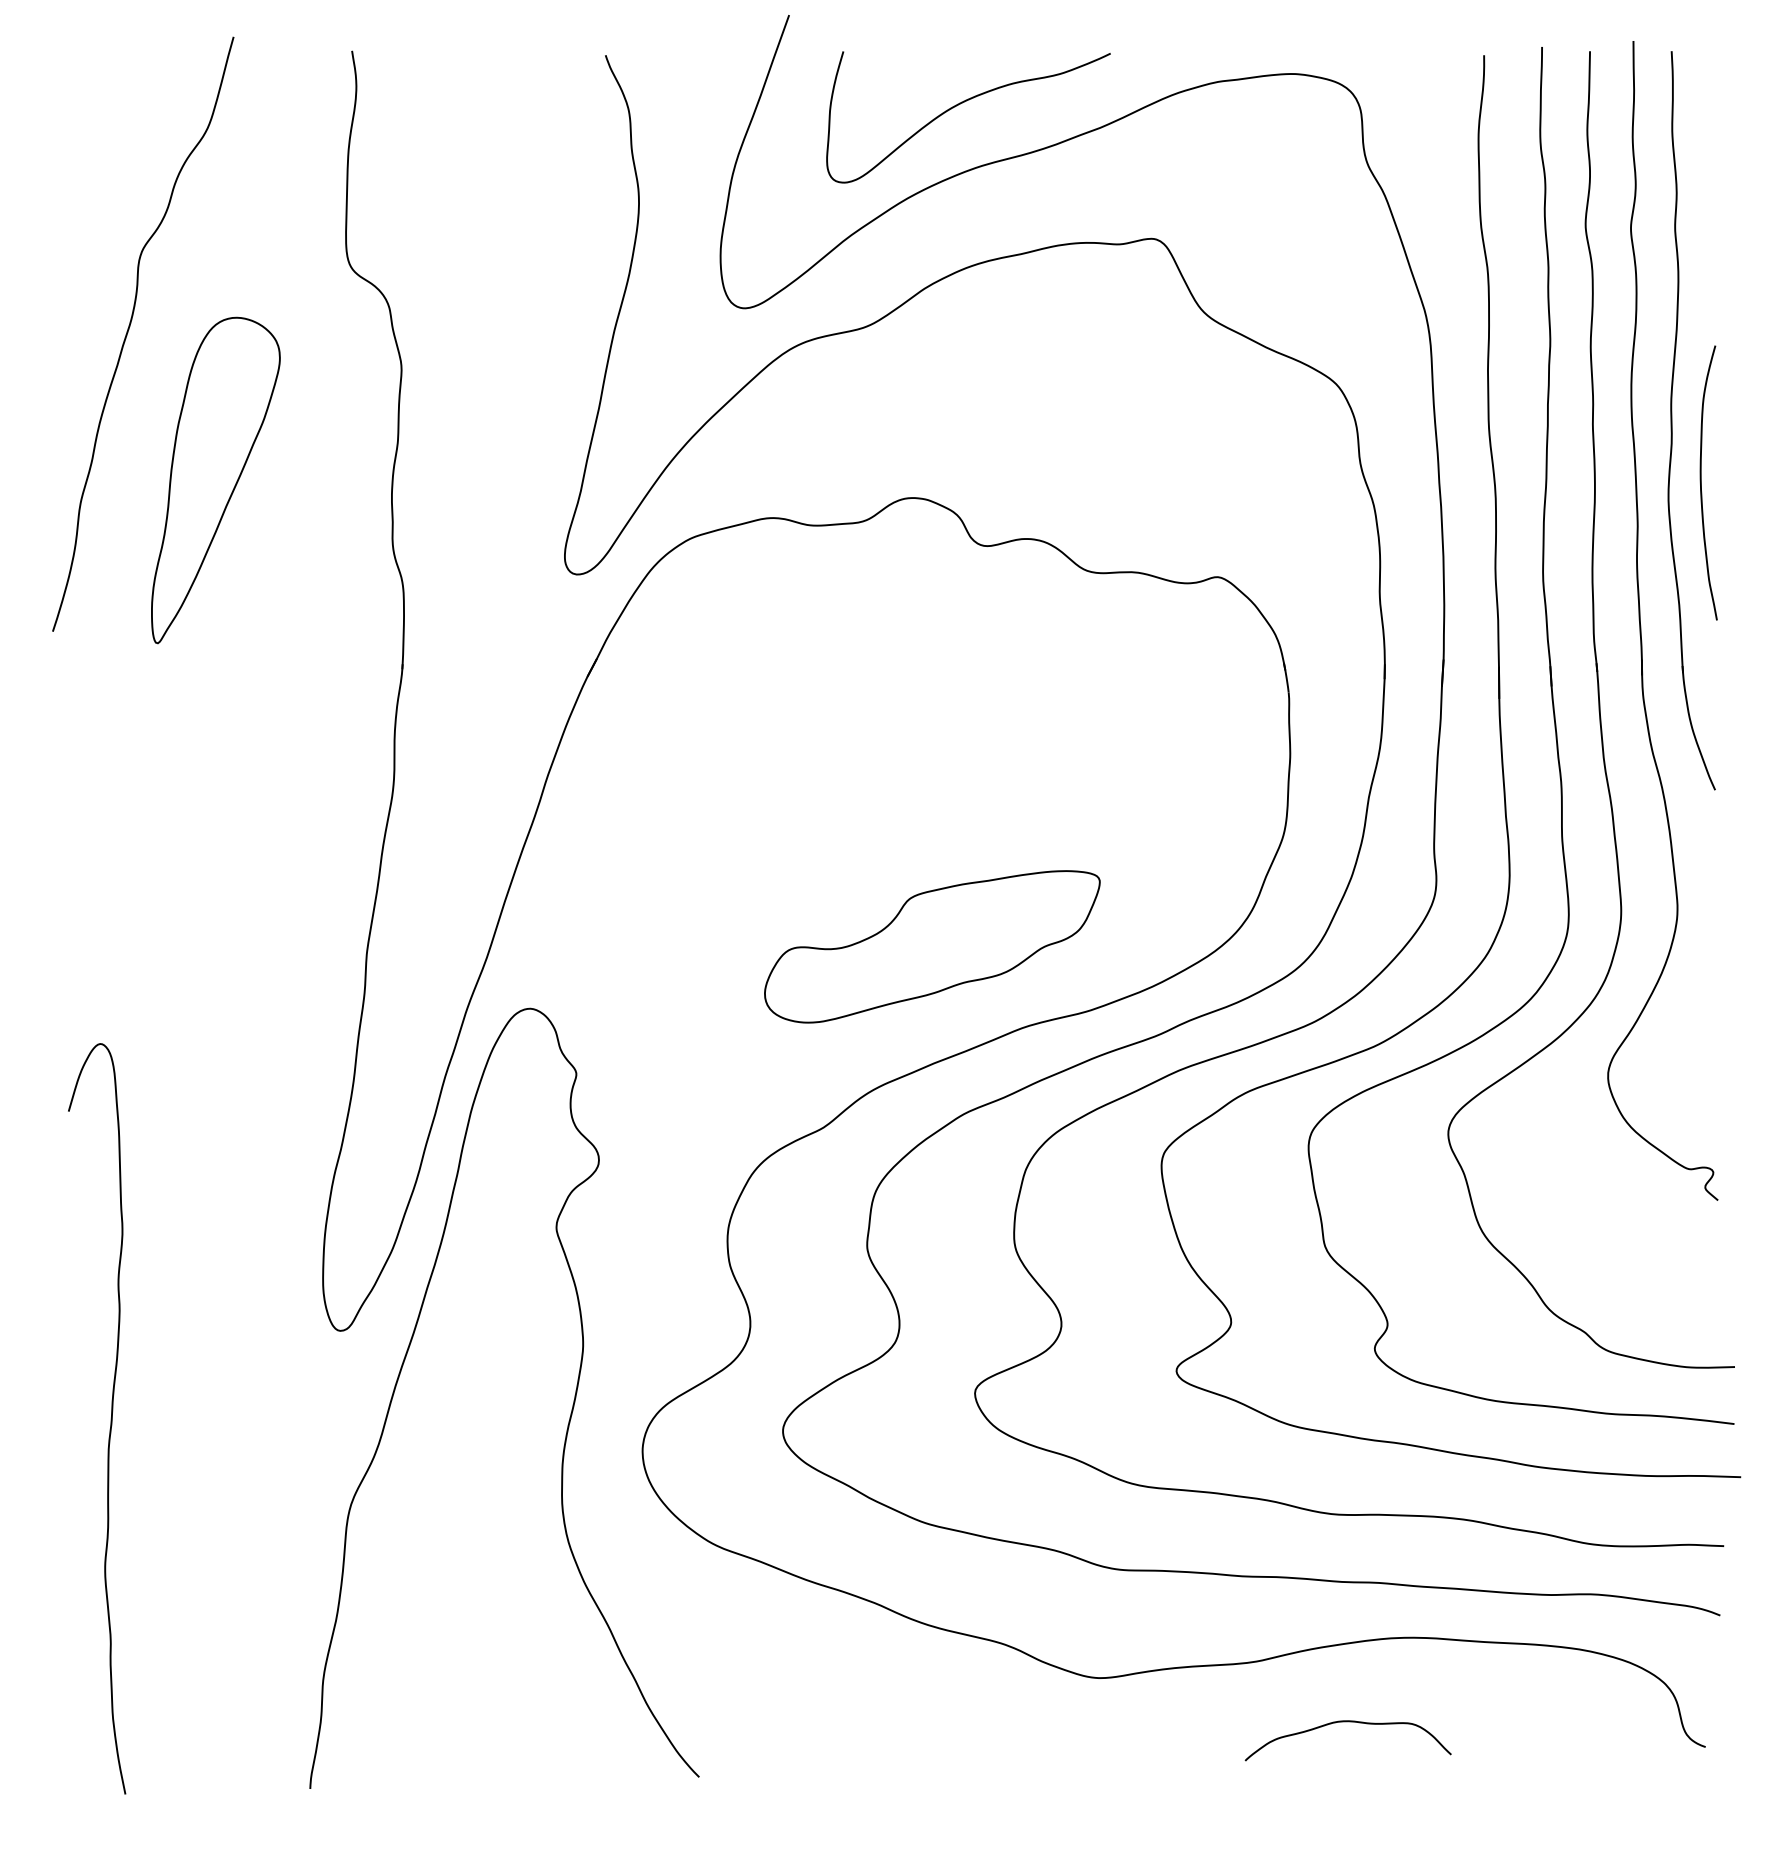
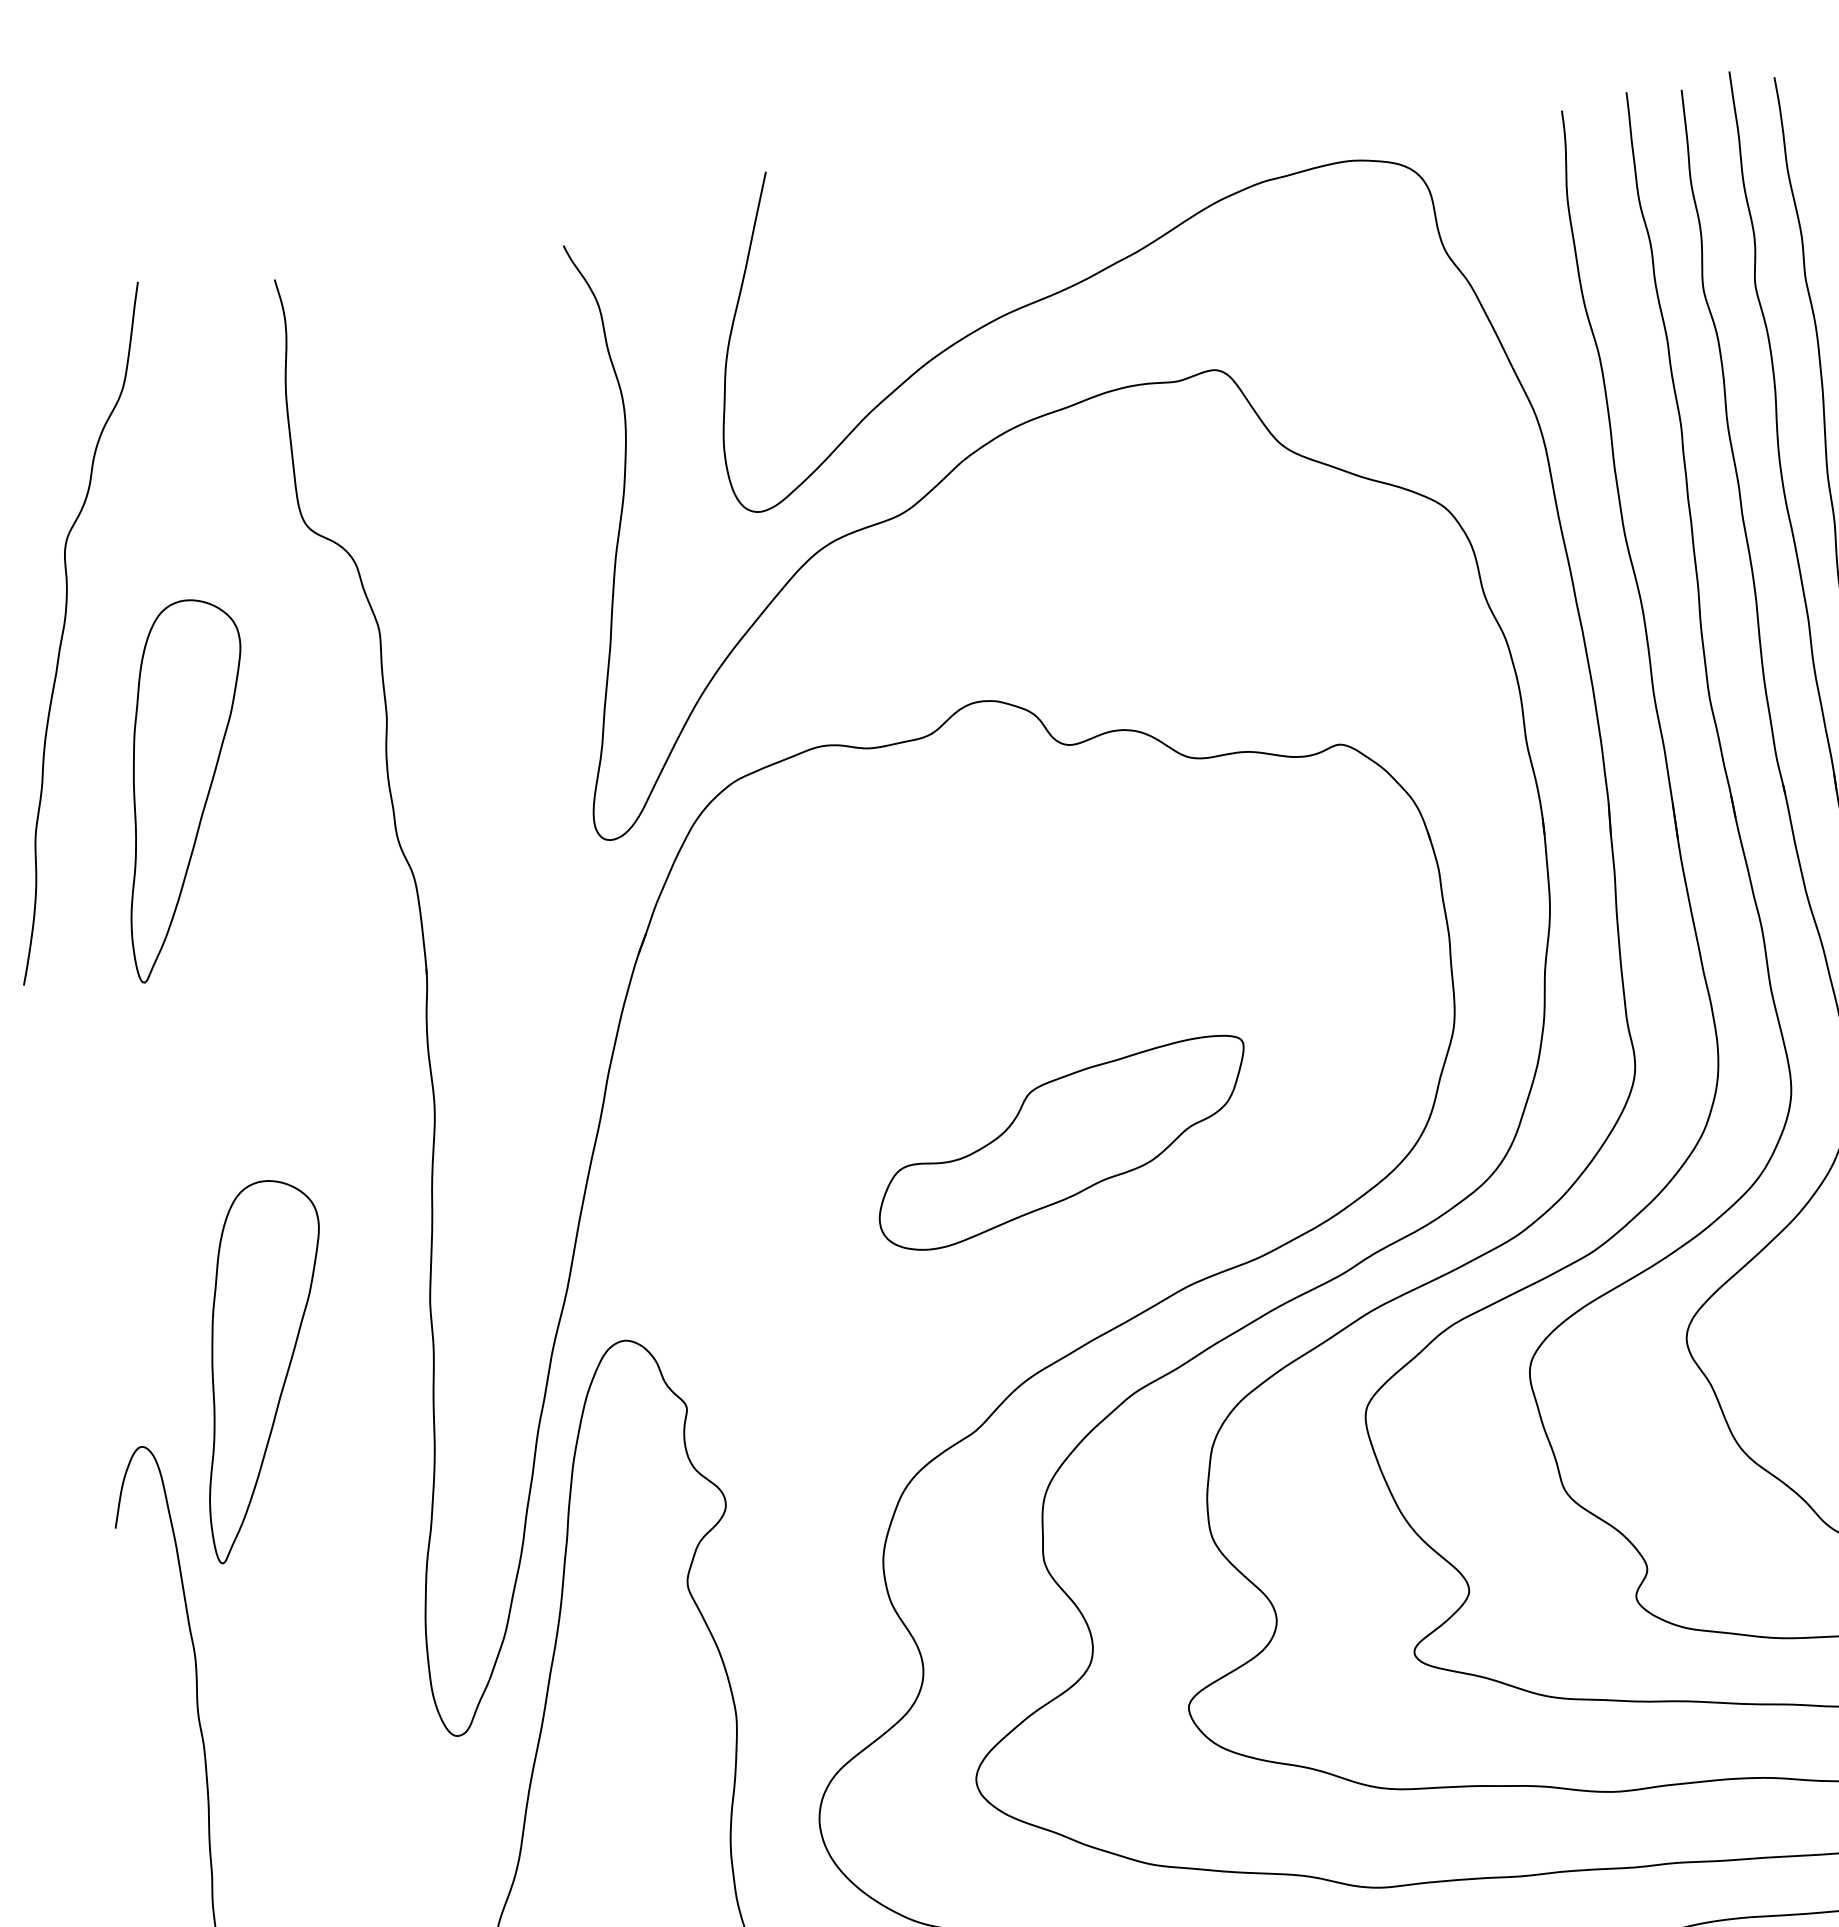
curve: (962, 103) -> (976, 245), removed
part: (932, 946) -> (1063, 1143), moved
part: (215, 991) -> (263, 1369), added

